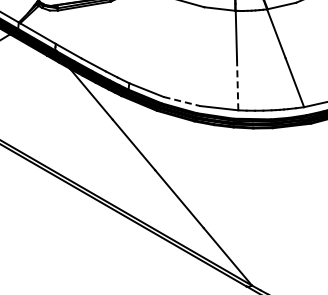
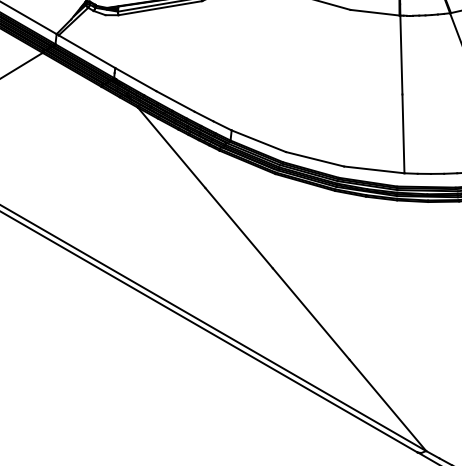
line: (237, 85) -> (403, 133), dashed -> solid
line: (181, 101) -> (314, 159), dashed -> solid

